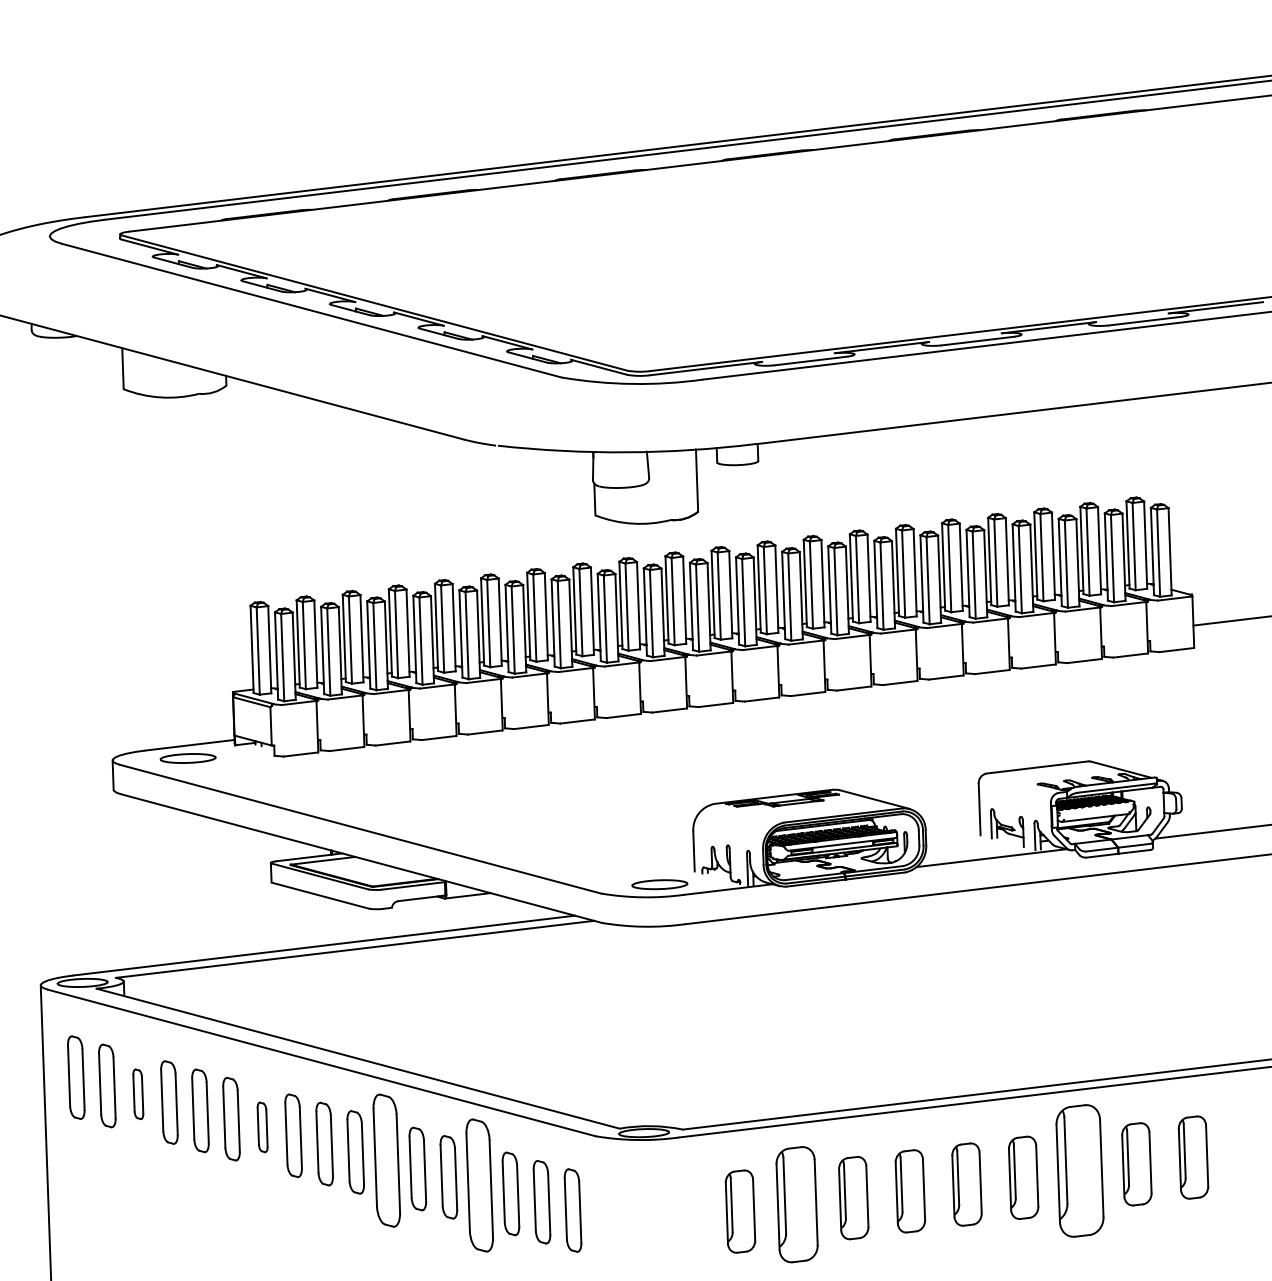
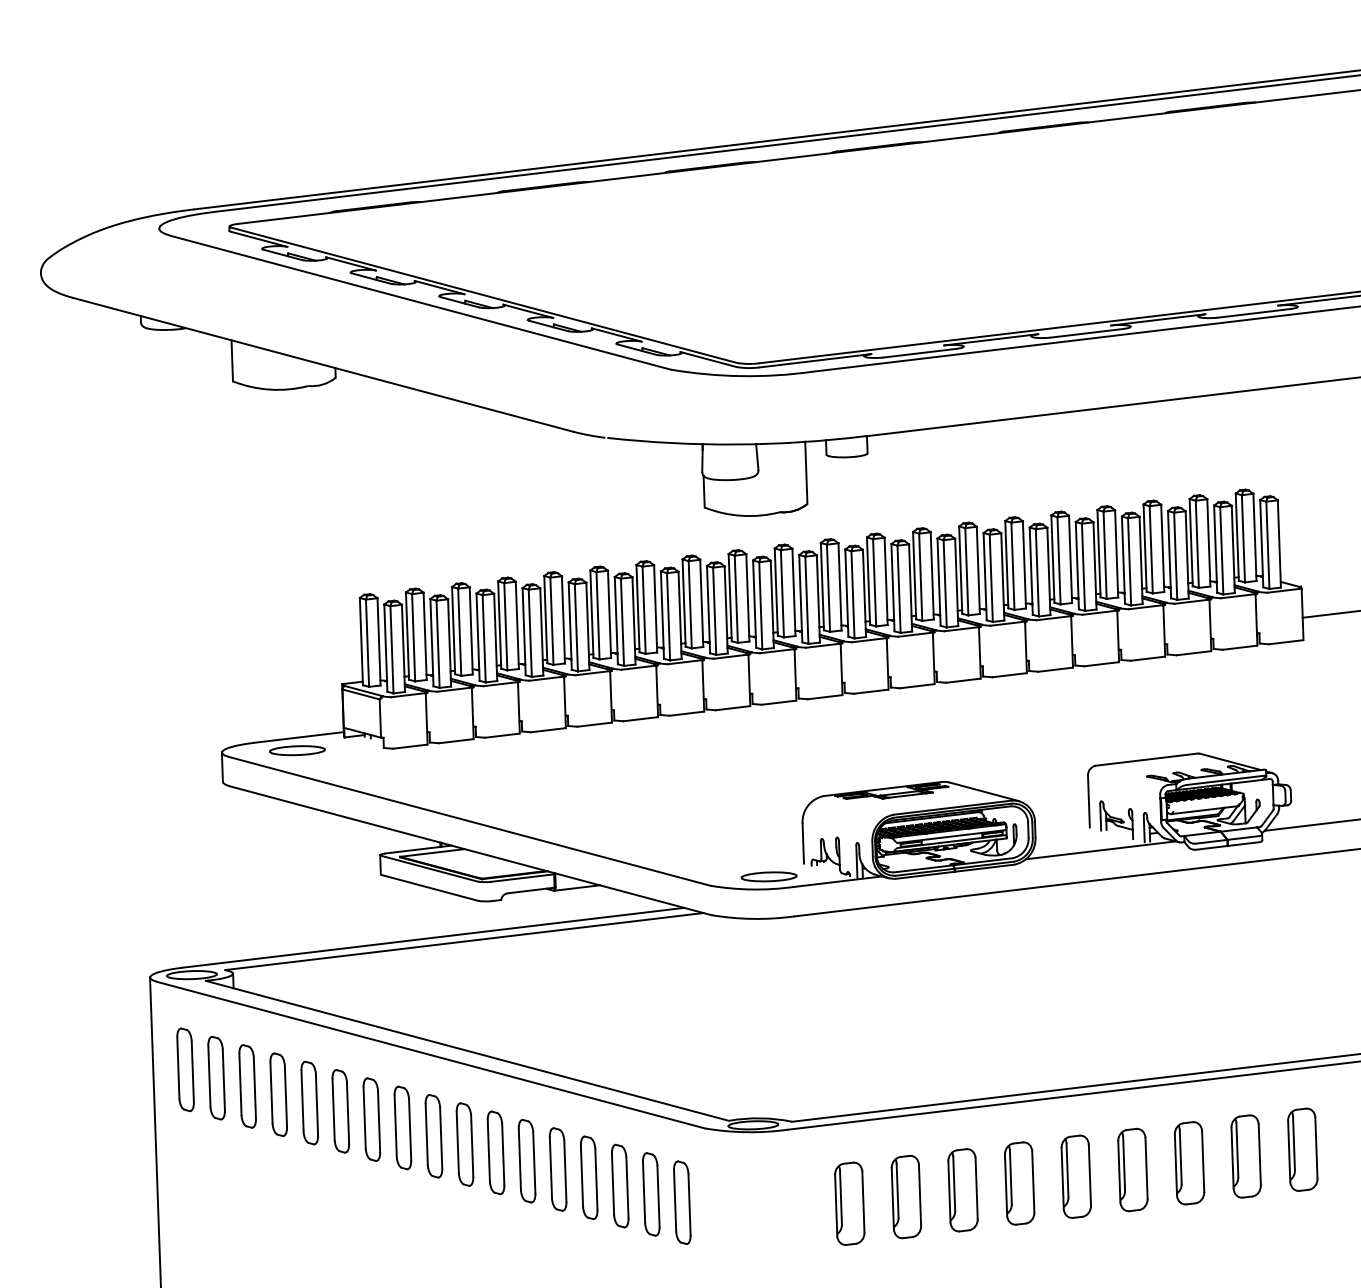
part: (138, 1094) -> (247, 1086), size x1.67
part: (262, 1127) -> (371, 1119), size x1.67
part: (386, 1160) -> (495, 1152), size x0.62
part: (1080, 1171) -> (1189, 1163), size x0.62
part: (480, 1185) -> (589, 1177), size x0.62
part: (797, 1205) -> (906, 1197), size x0.71

